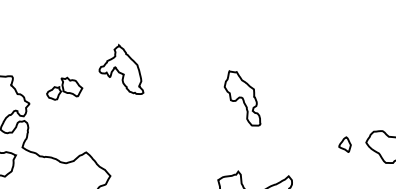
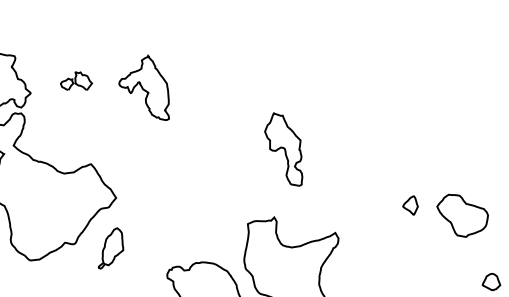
part: (119, 71) -> (143, 87), moved
part: (64, 87) -> (76, 80), size x0.7
part: (241, 98) -> (283, 149), moved

